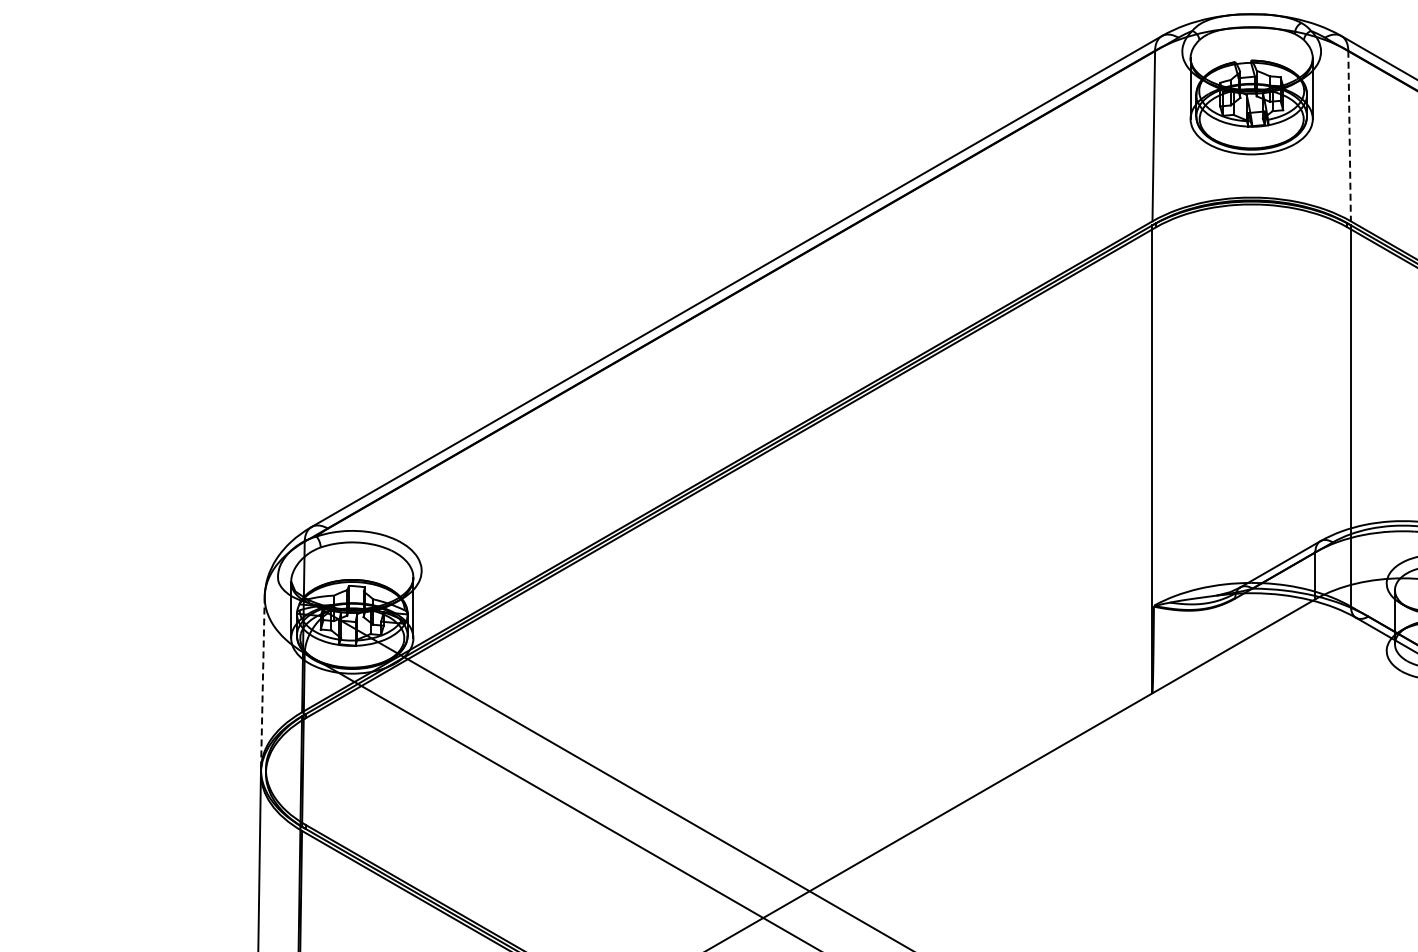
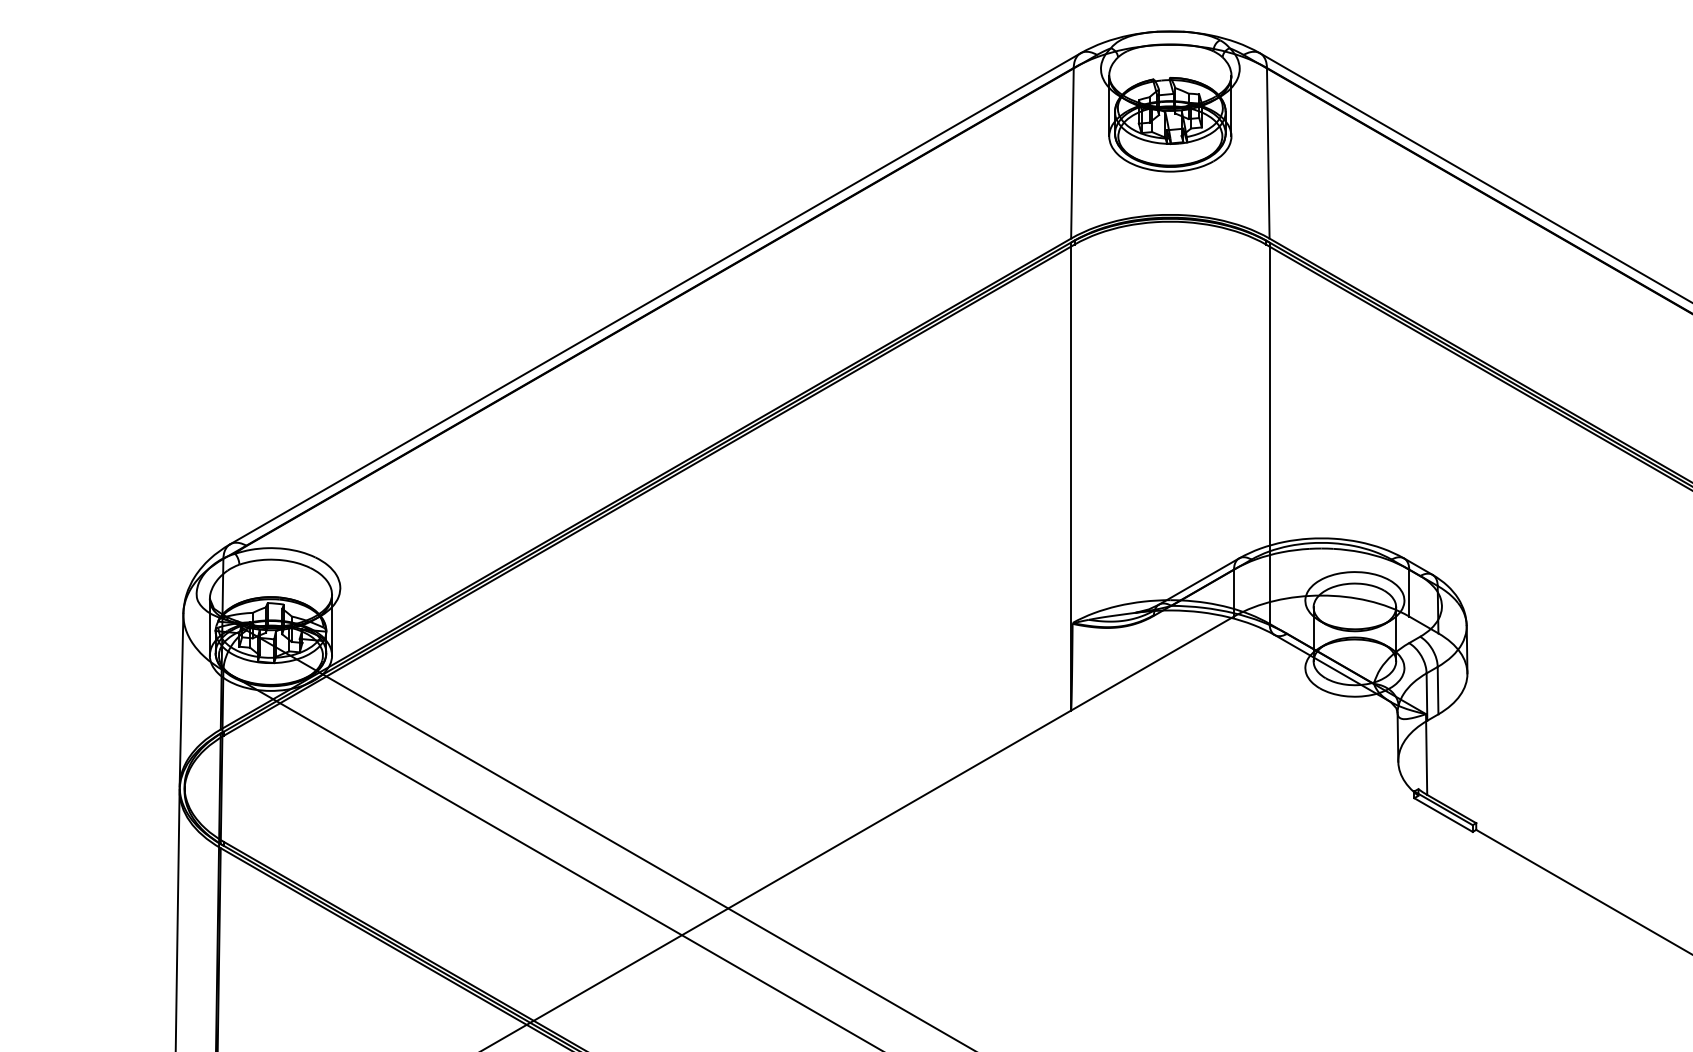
line: (1349, 136) -> (1268, 153), dashed -> solid
line: (262, 683) -> (181, 700), dashed -> solid

